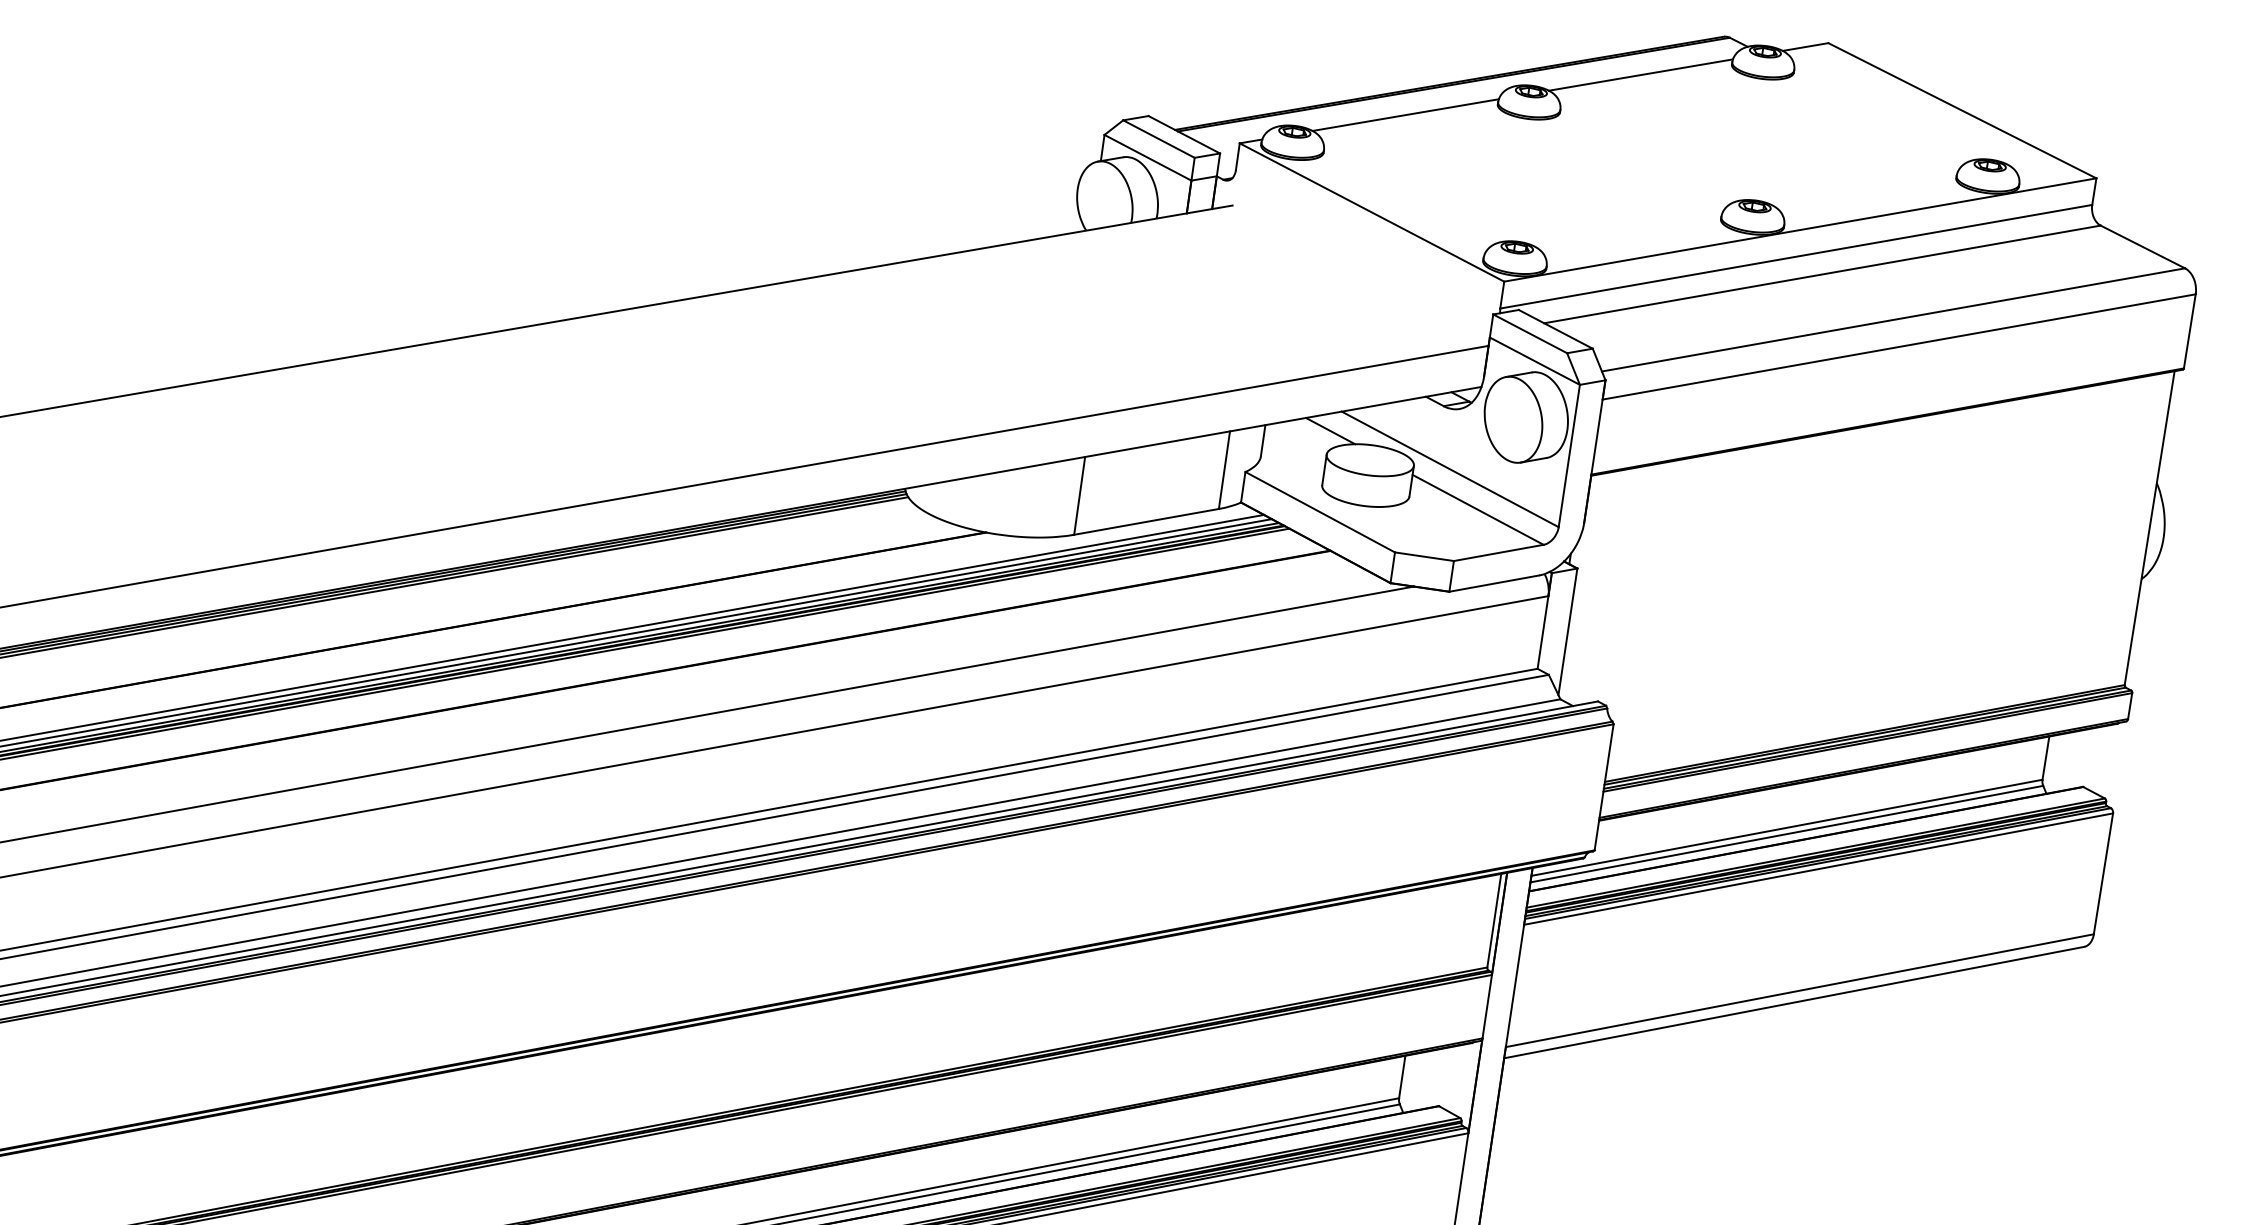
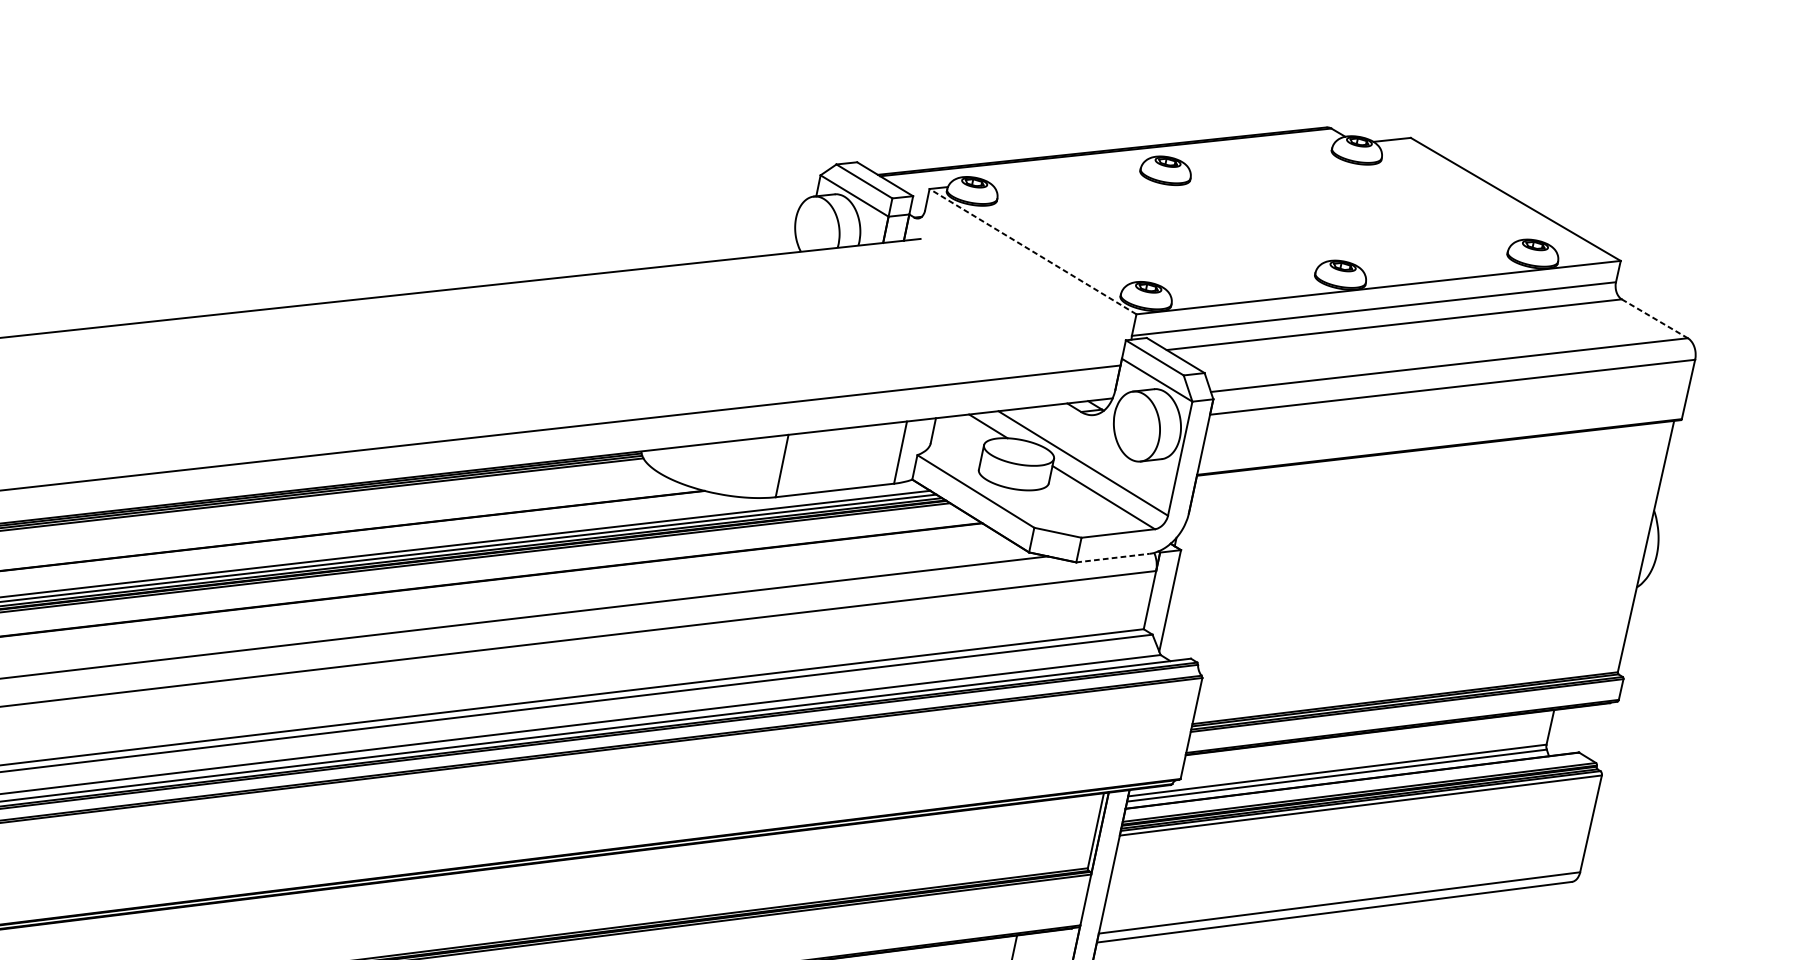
line: (1640, 74) -> (1257, 153), removed
line: (1405, 114) -> (1065, 174), removed
line: (1371, 212) -> (1032, 251), solid -> dashed
line: (2143, 247) -> (1655, 319), solid -> dashed
line: (1494, 583) -> (1113, 558), solid -> dashed

